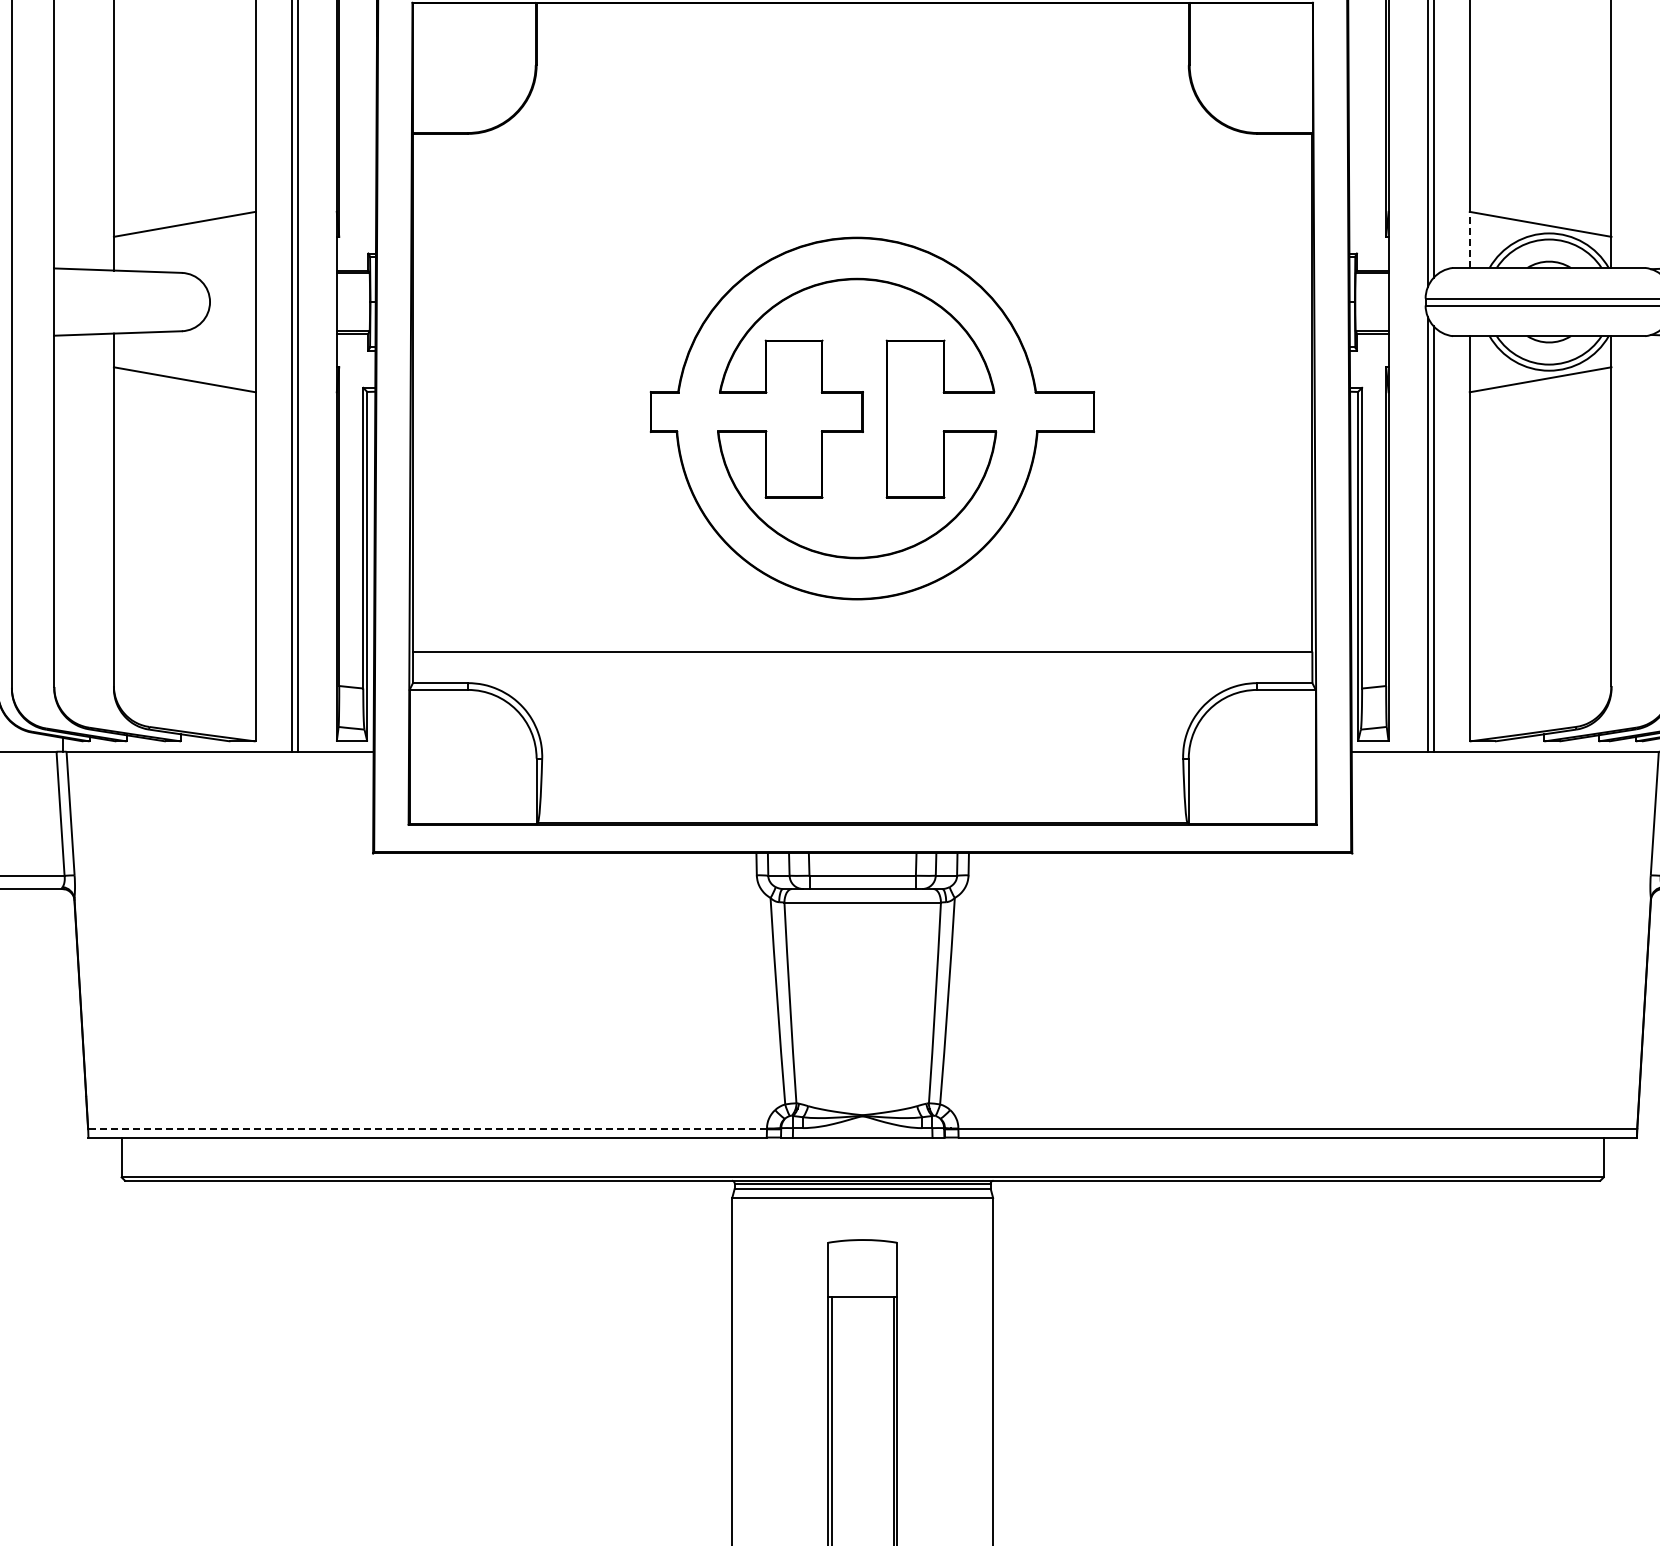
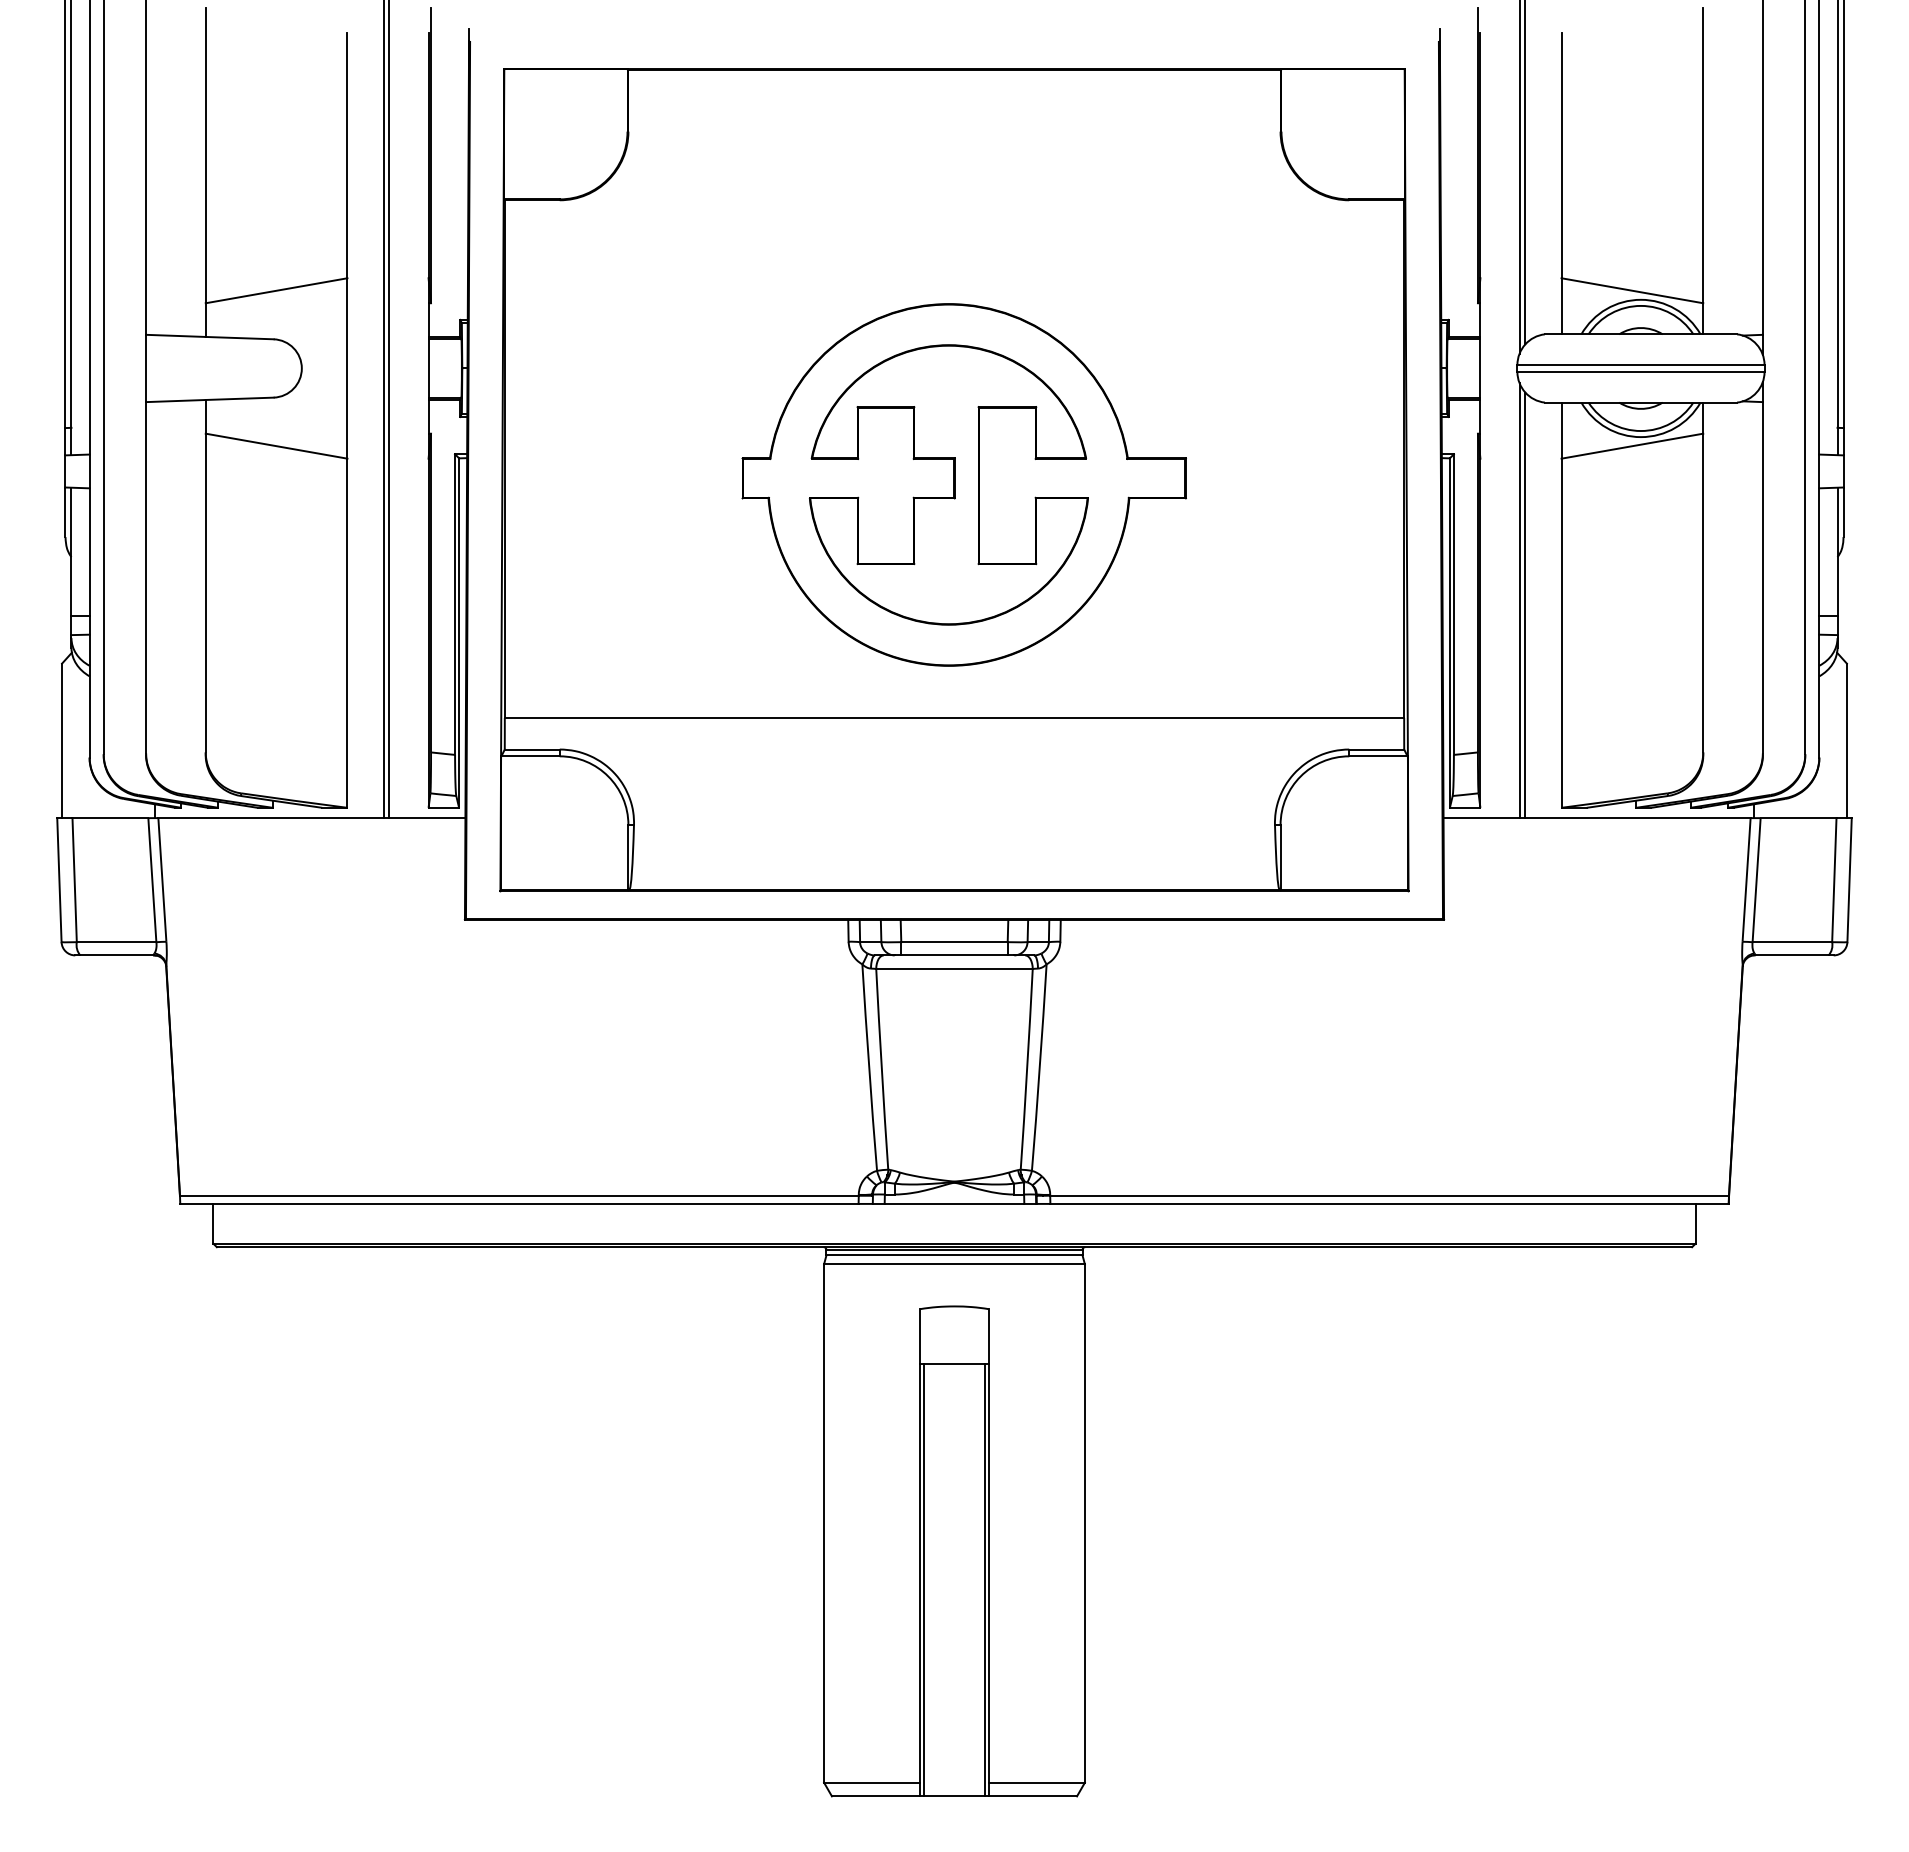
line: (1469, 239) -> (1561, 305), dashed -> solid
line: (426, 1129) -> (518, 1195), dashed -> solid

